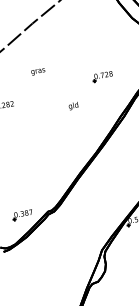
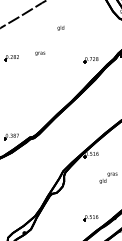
text: (38, 71) -> (40, 53), moved
part: (102, 77) -> (90, 60), moved
text: (73, 106) -> (60, 28), moved

